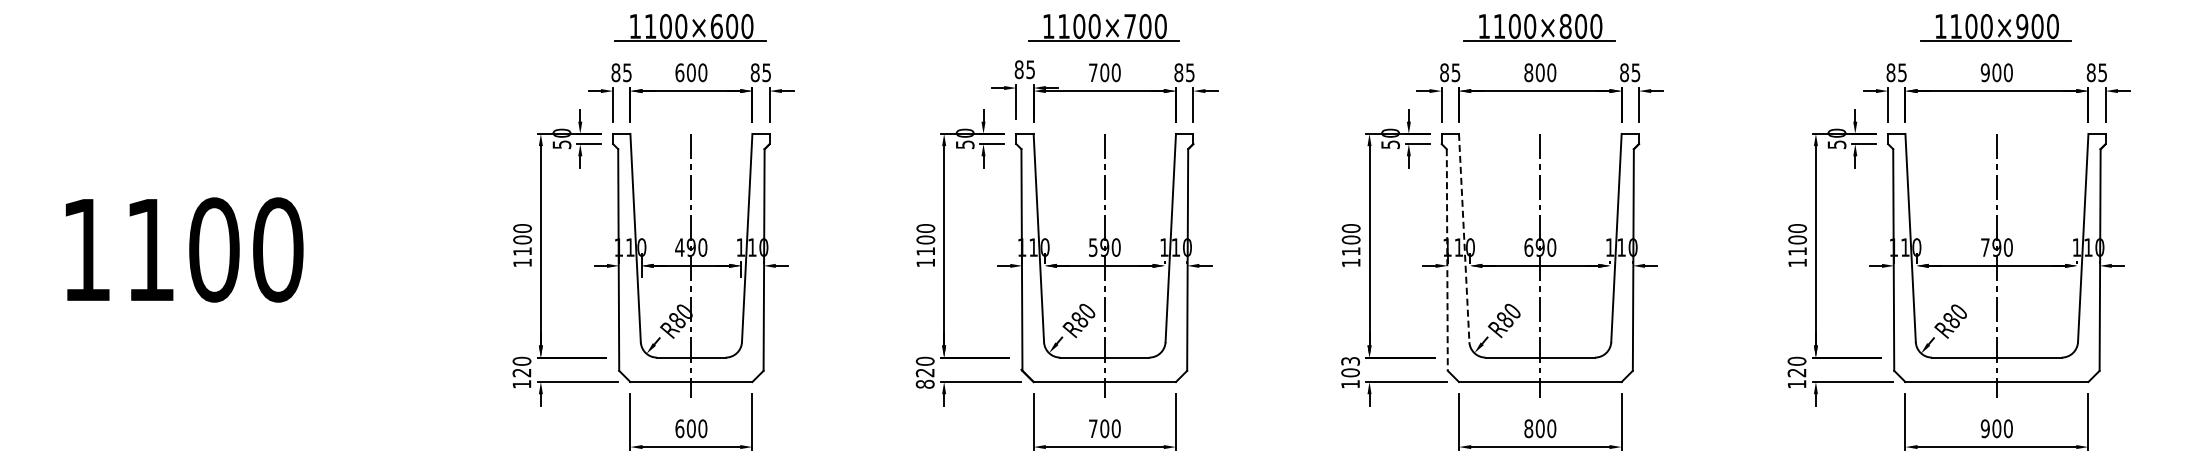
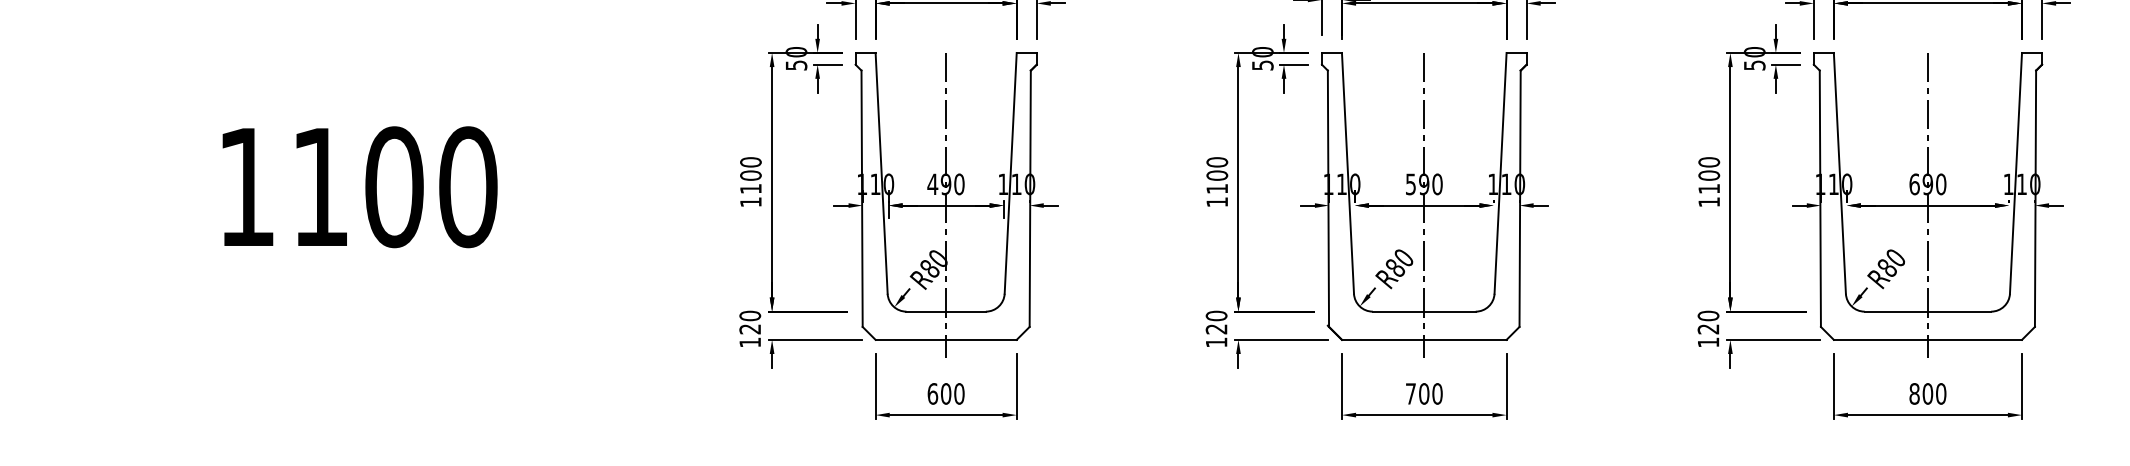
line: (1464, 238) -> (1840, 173), dashed -> solid
line: (1447, 260) -> (1820, 199), dashed -> solid
text: (1350, 366) -> (1708, 321), 103 -> 120
text: (924, 383) -> (1215, 341), 820 -> 120

